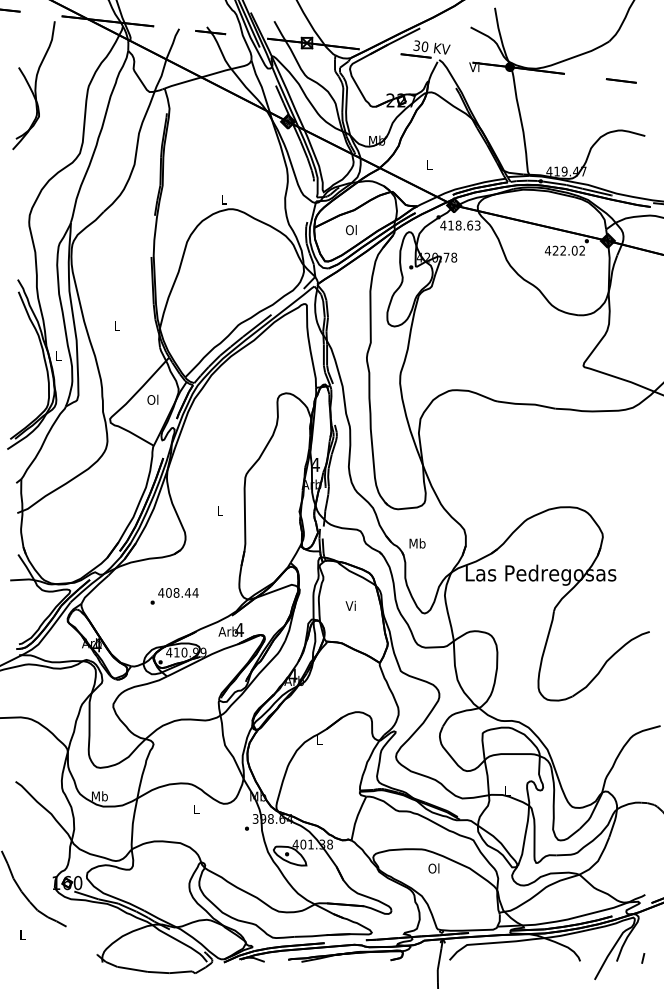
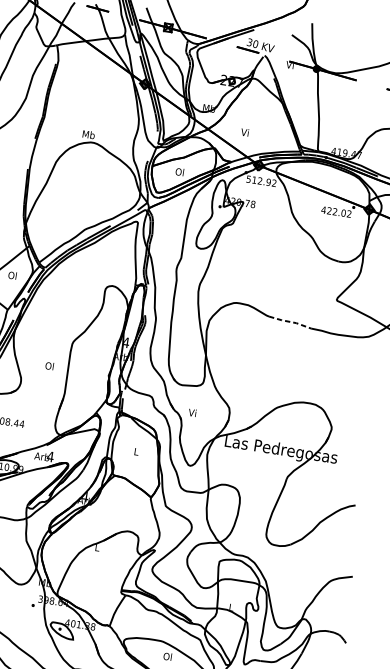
text: (428, 164) -> (244, 132), L -> Vi
text: (224, 199) -> (88, 134), L -> Mb
text: (460, 225) -> (261, 181), 418.63 -> 512.92
line: (527, 404) -> (290, 322), solid -> dashed
text: (219, 511) -> (49, 366), L -> Ol
text: (417, 543) -> (192, 412), Mb -> Vi
text: (350, 605) -> (135, 451), Vi -> L

